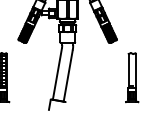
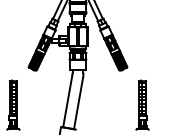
hatch: (132, 70) -> (142, 98), added

